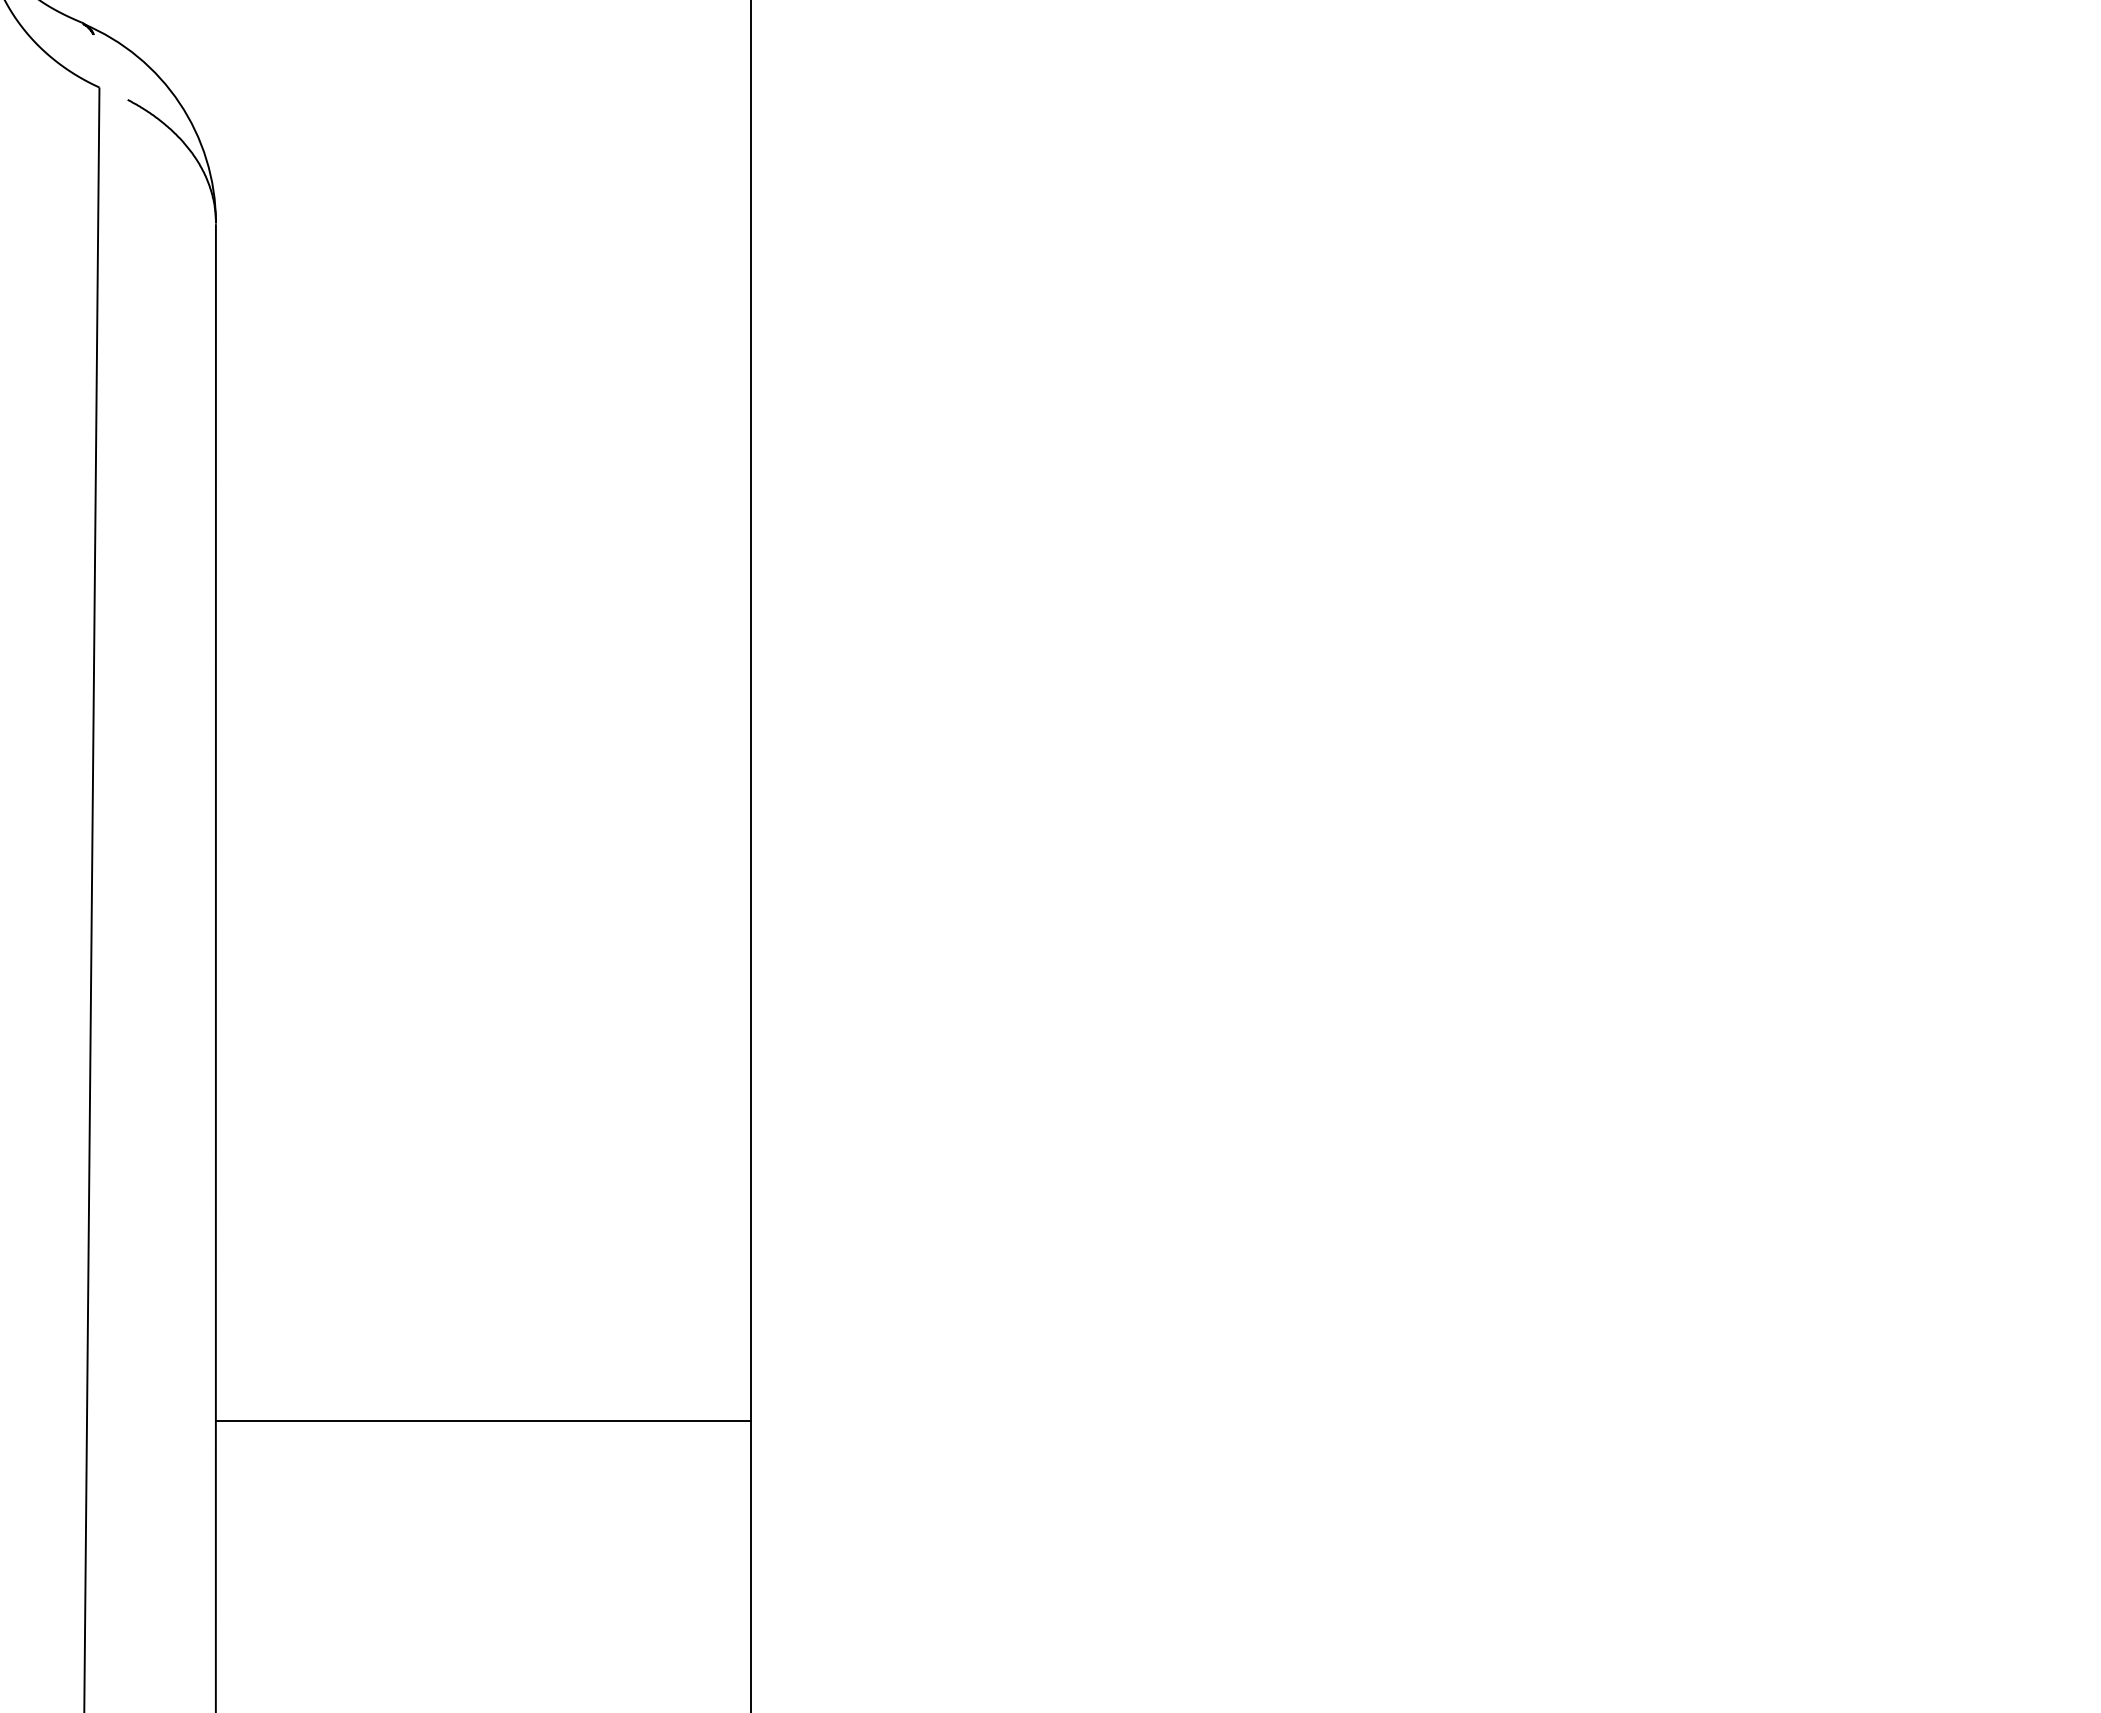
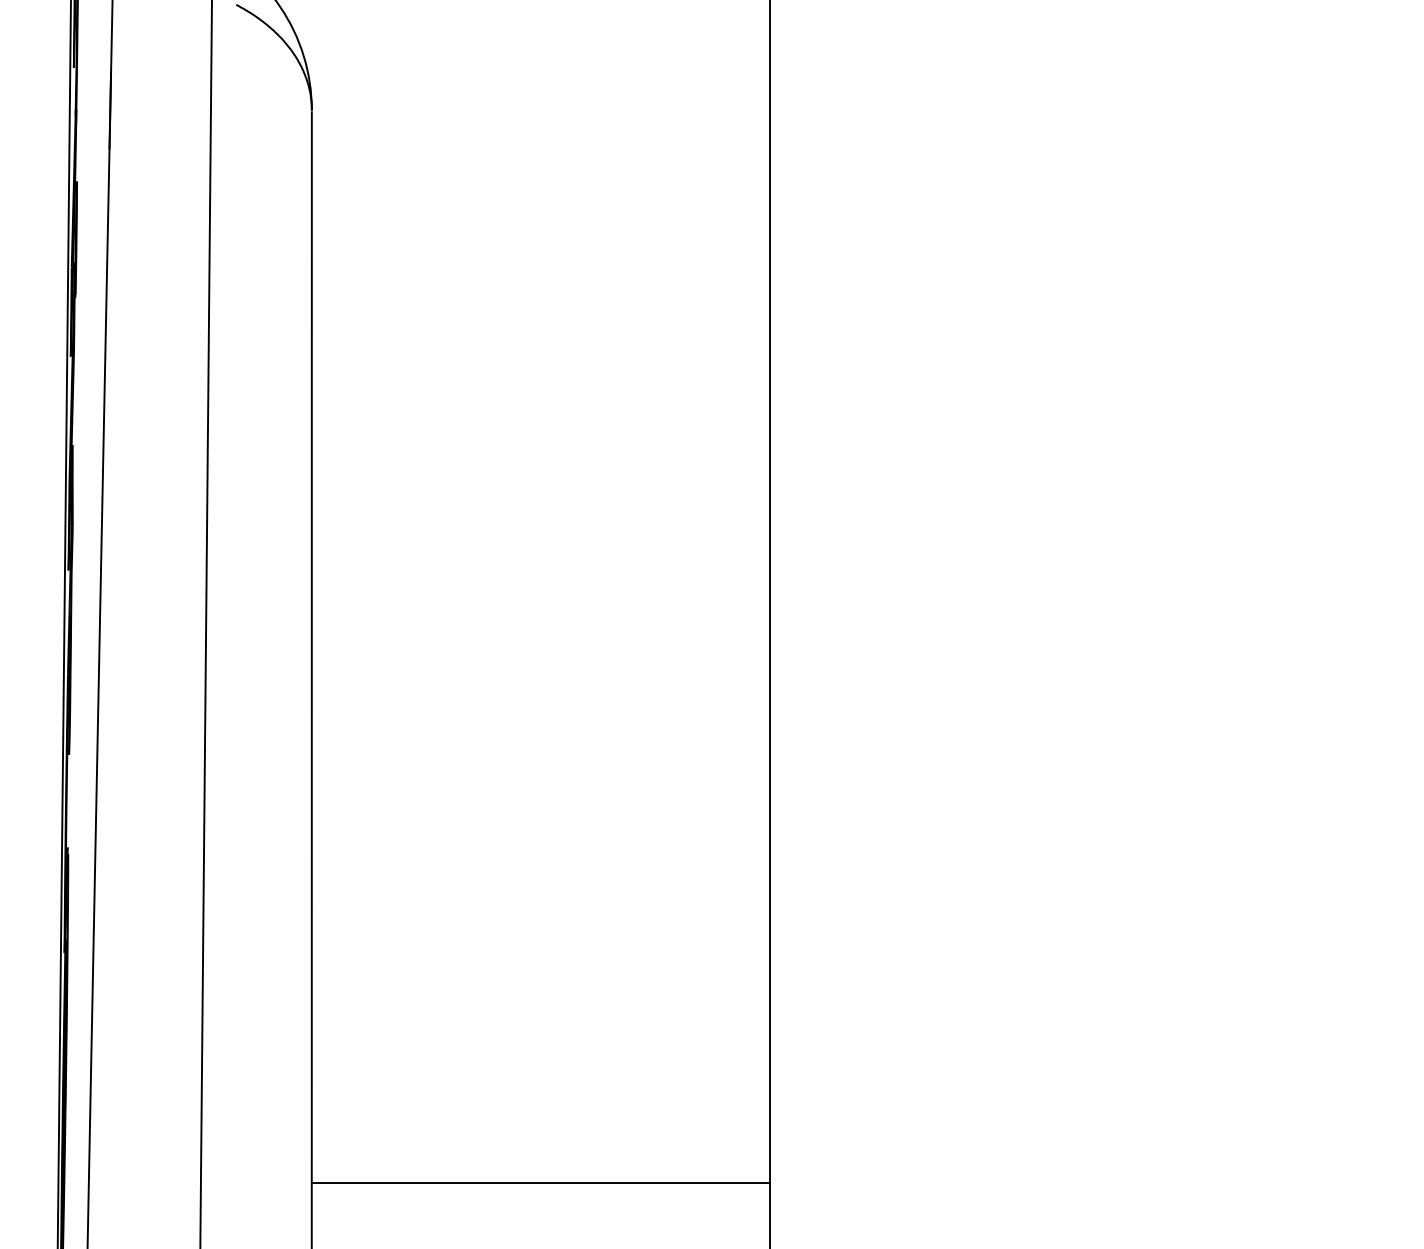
line: (482, 1421) -> (540, 1183), moved

